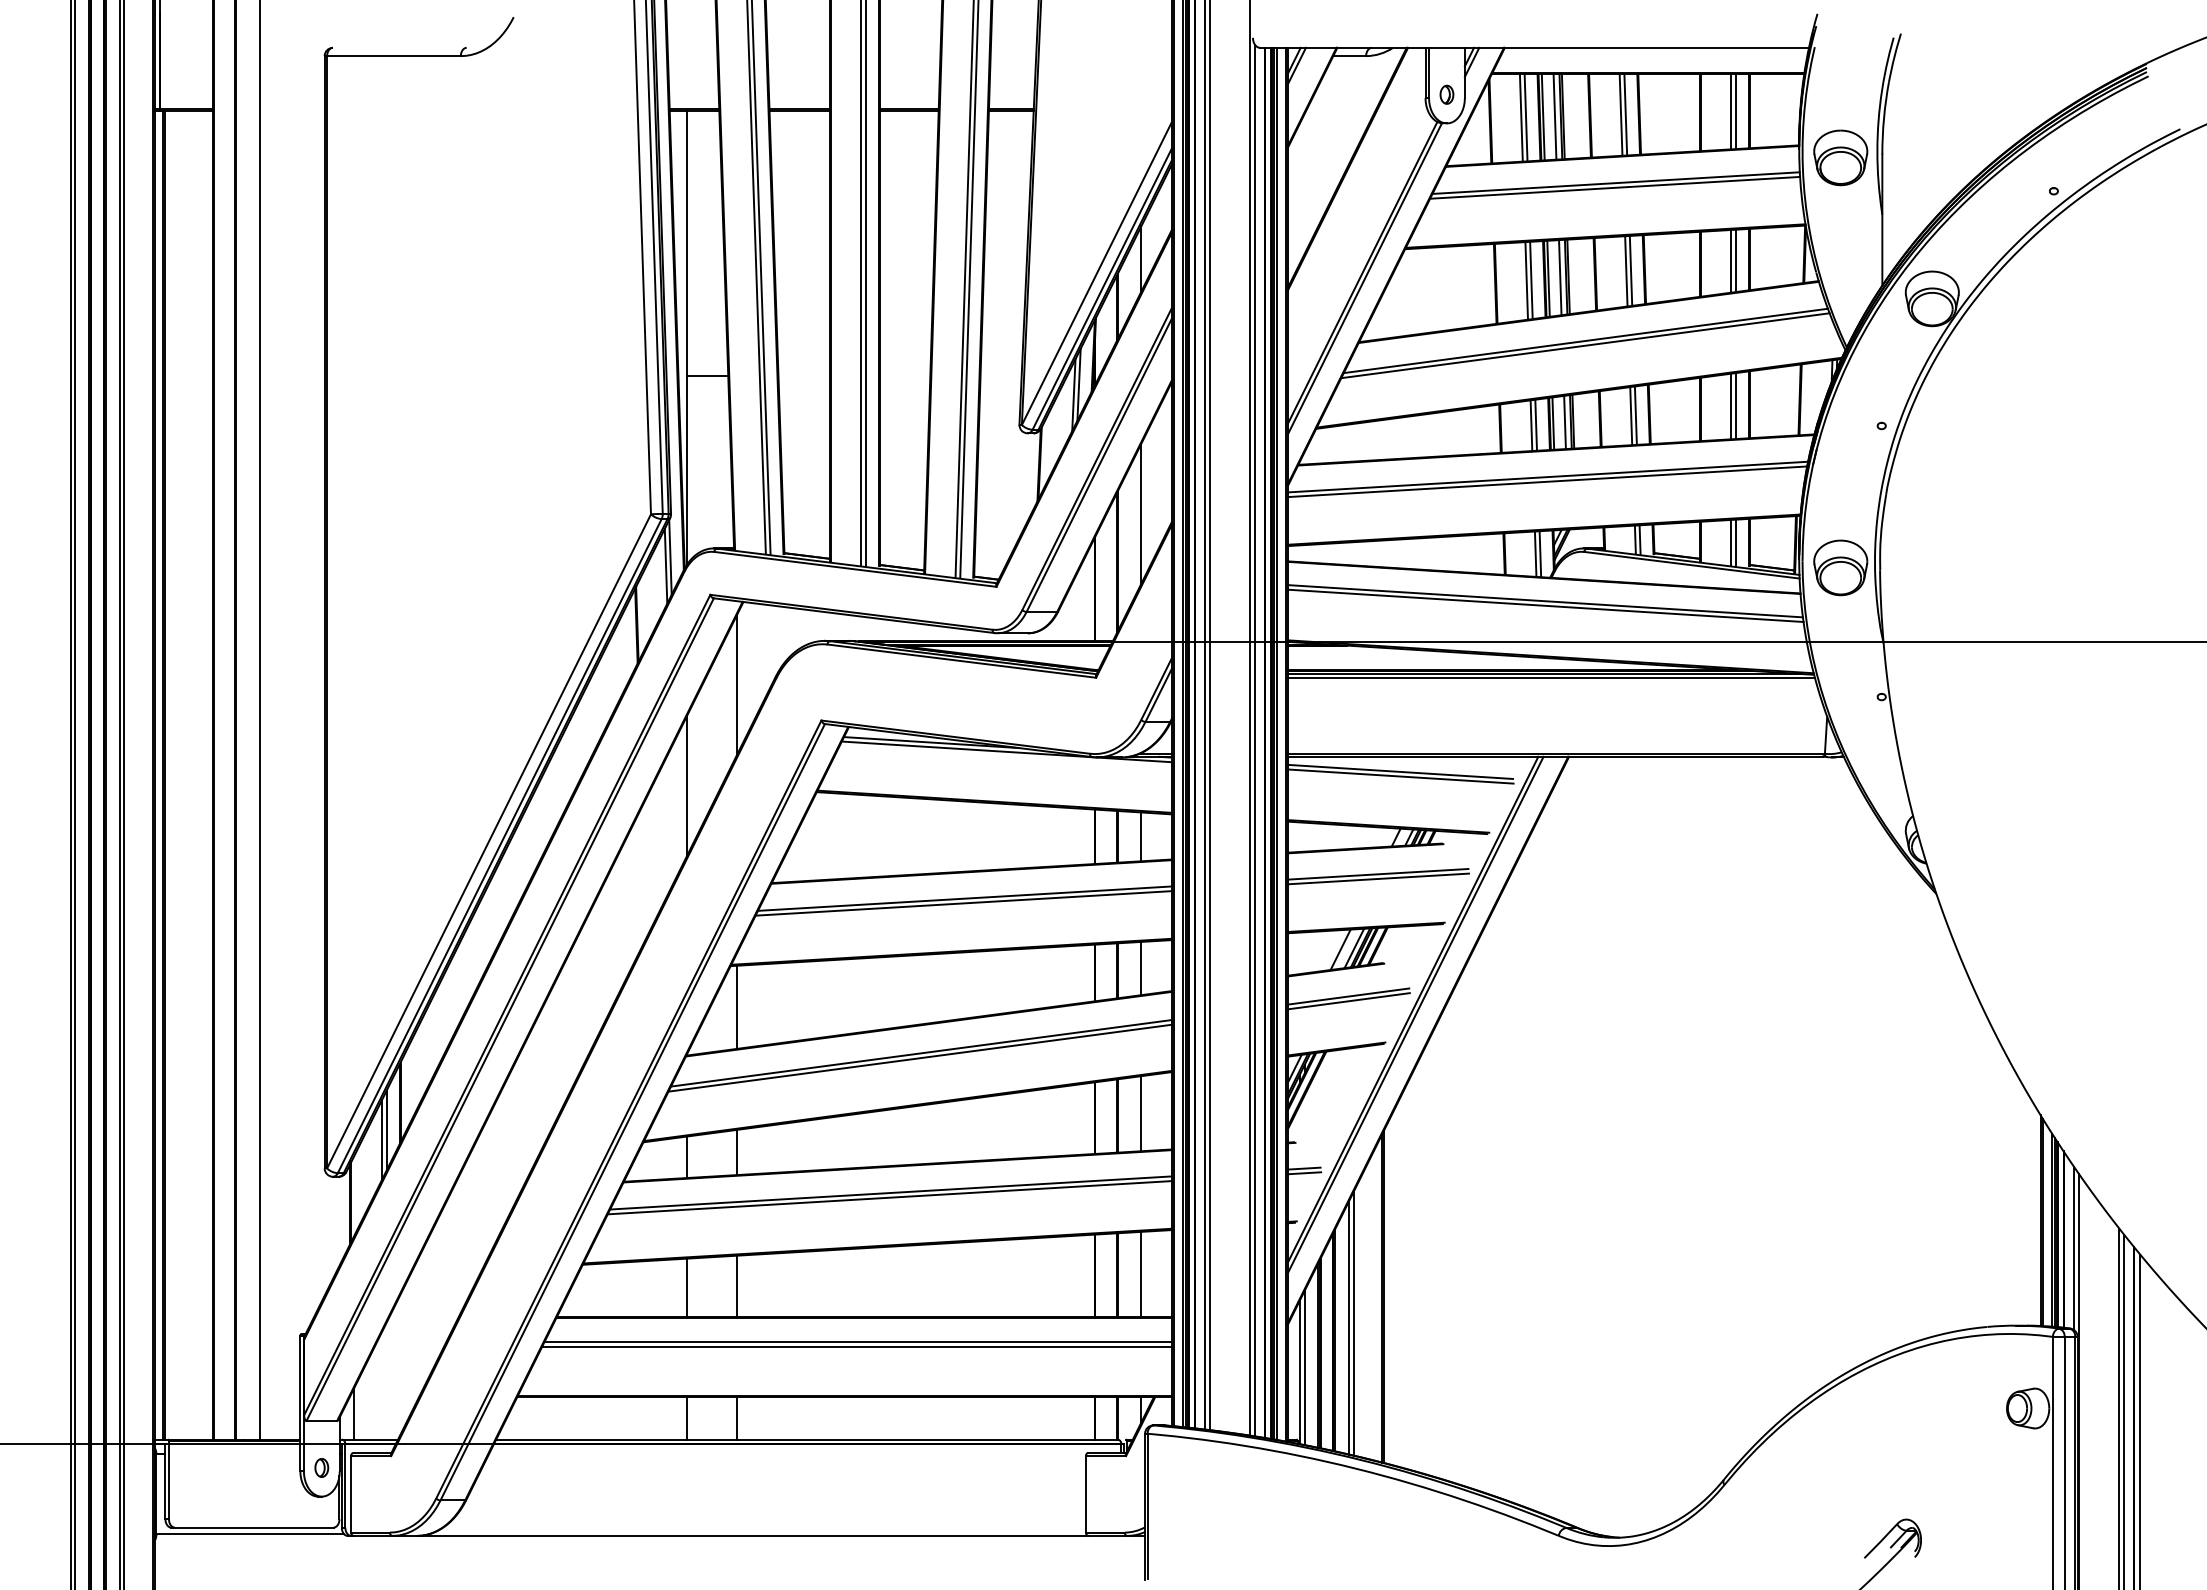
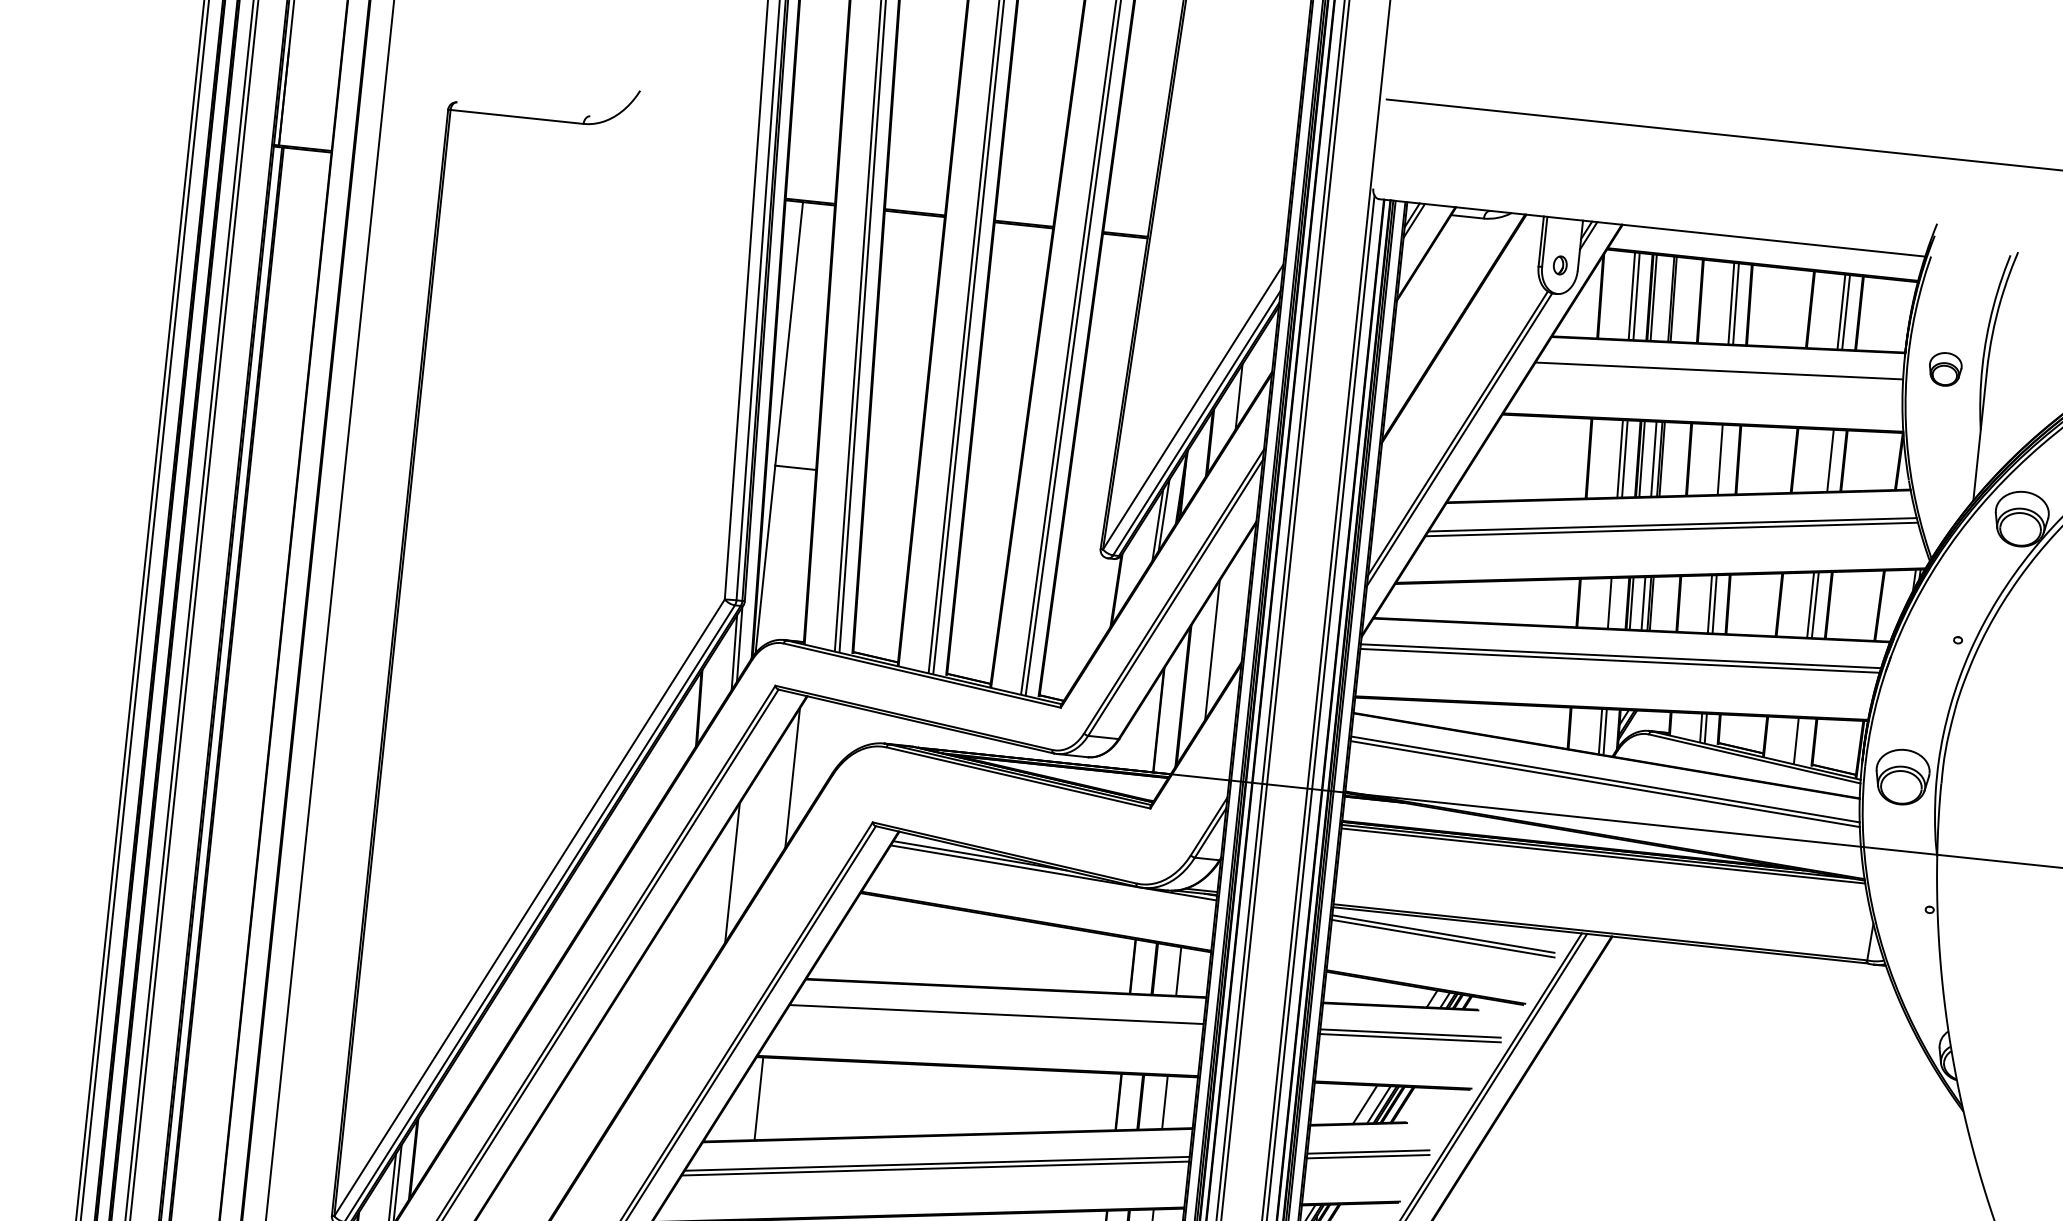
line: (1554, 116) -> (1664, 298), removed
part: (1840, 157) -> (1945, 368), size x0.6
line: (1615, 187) -> (1718, 375), removed
line: (1731, 260) -> (1825, 460), removed
line: (1630, 270) -> (1724, 459), removed
line: (1535, 424) -> (1613, 602), removed
line: (1736, 542) -> (1801, 740), removed
line: (963, 903) -> (994, 1019), removed

